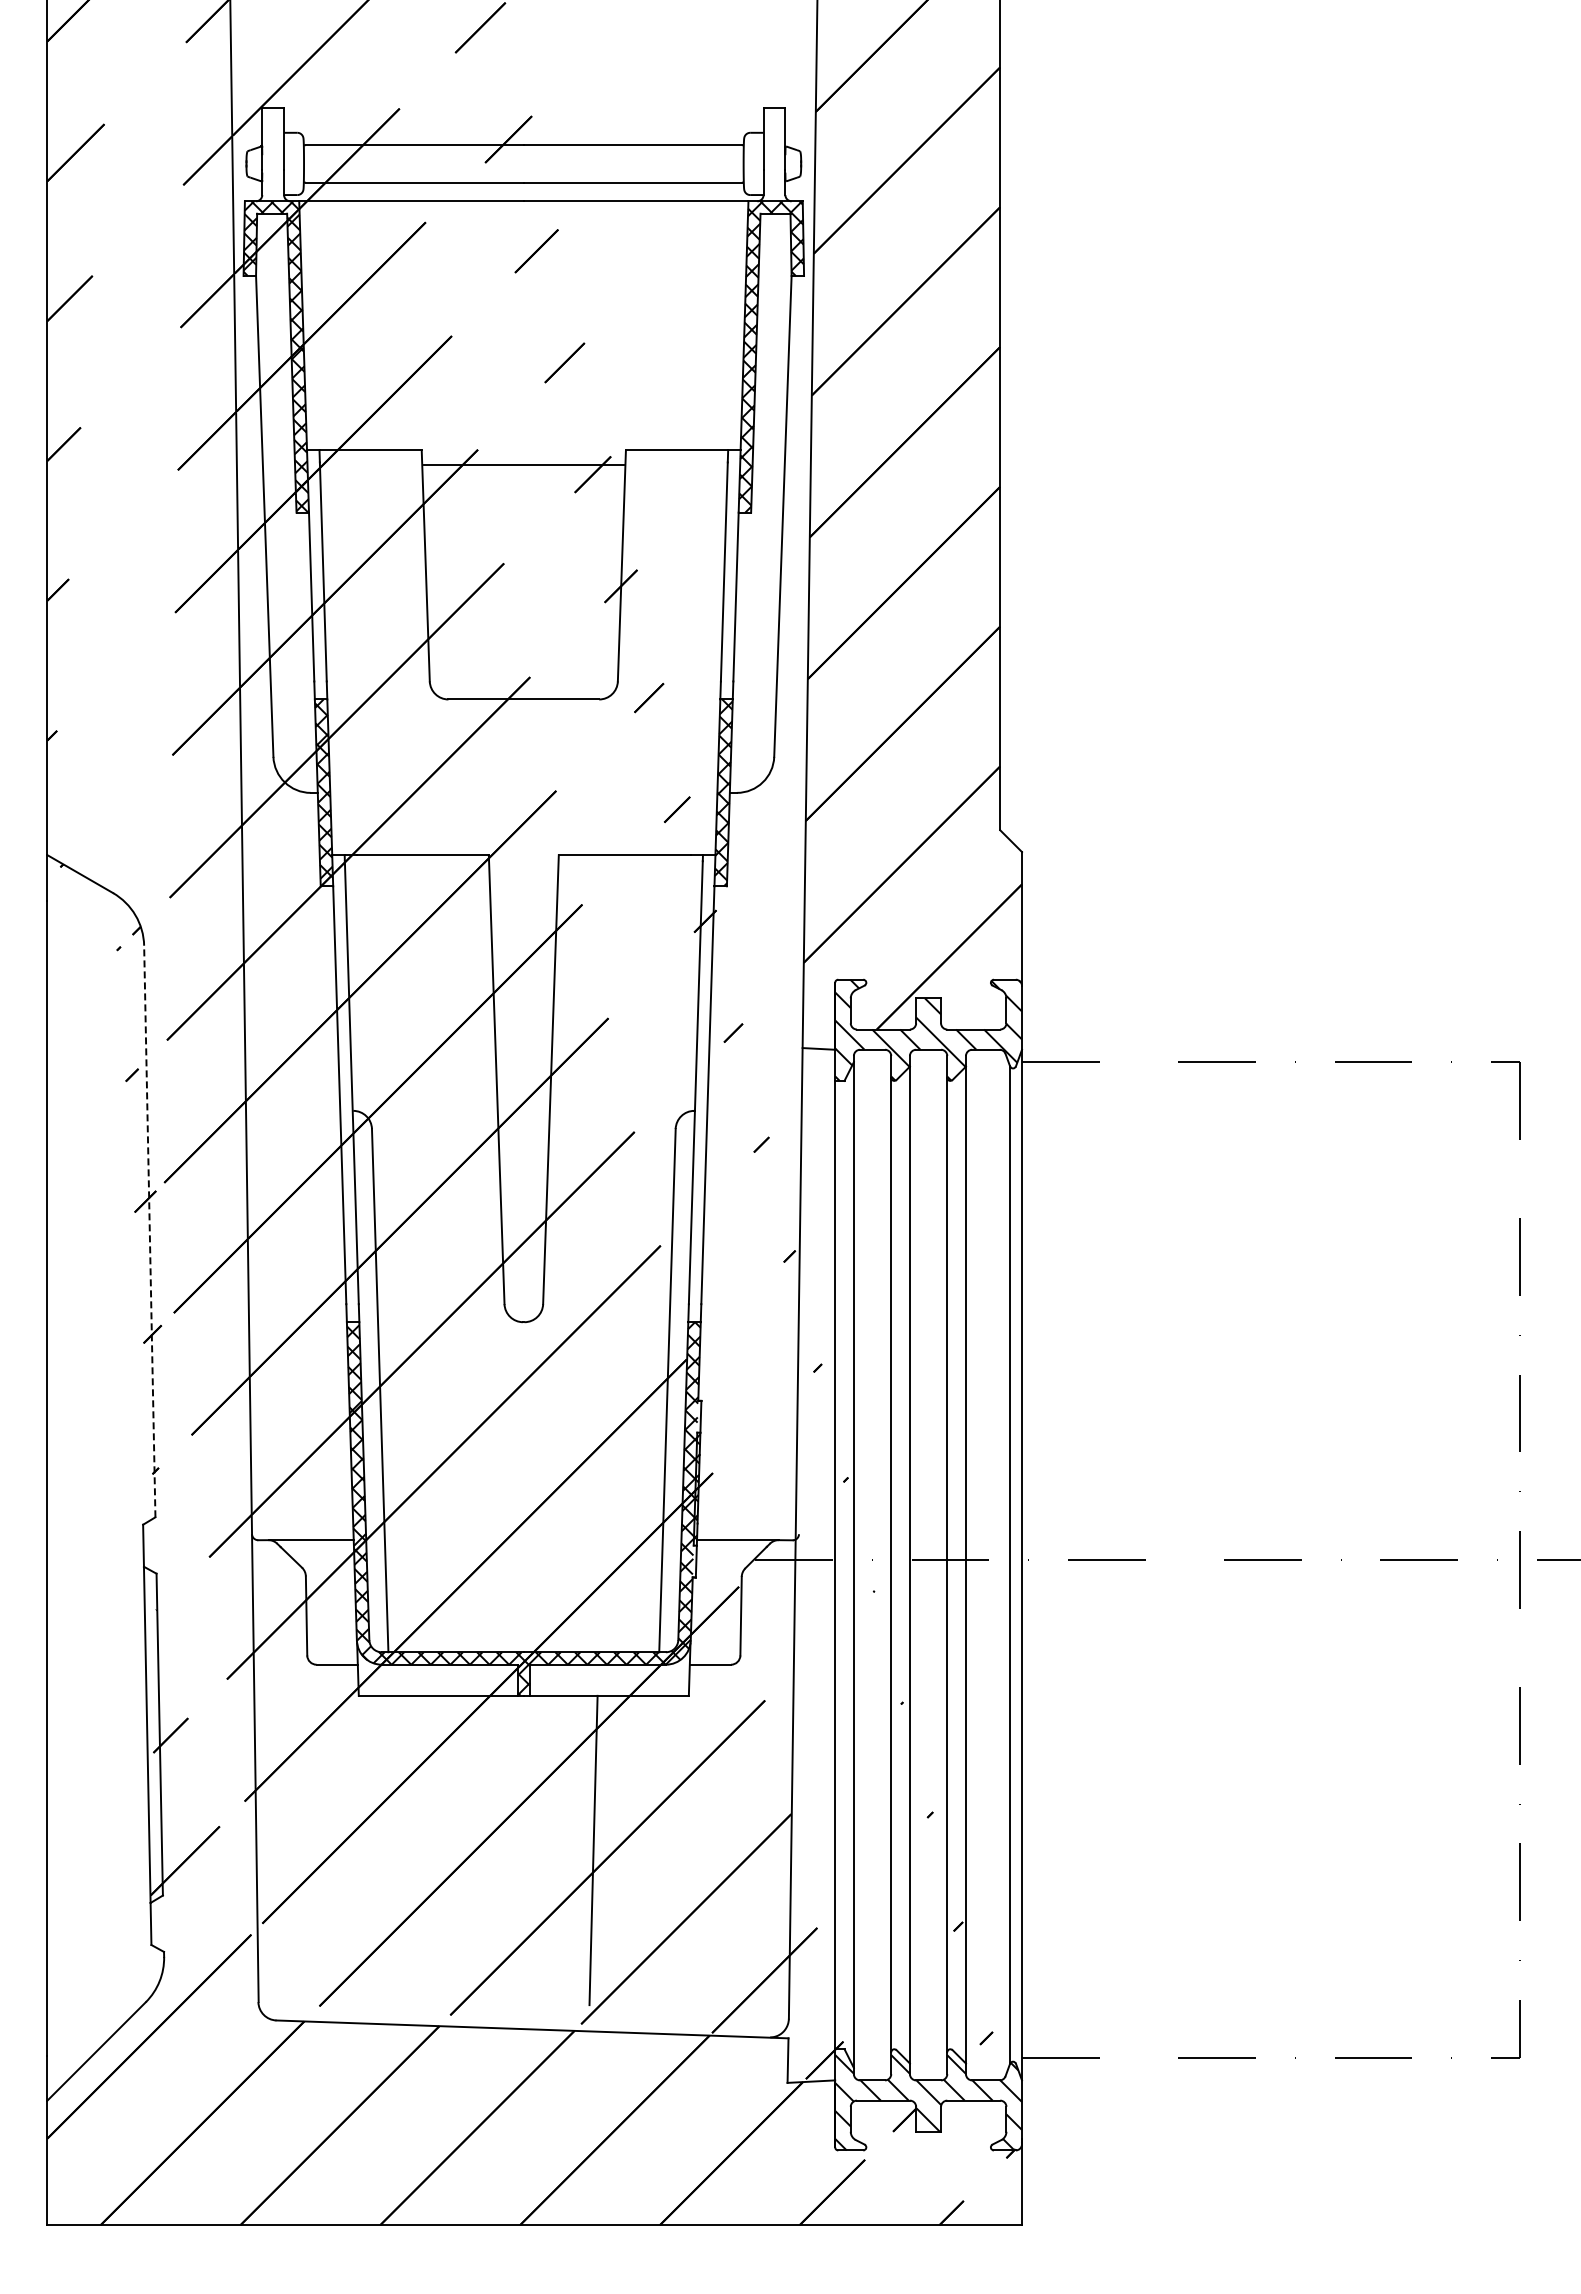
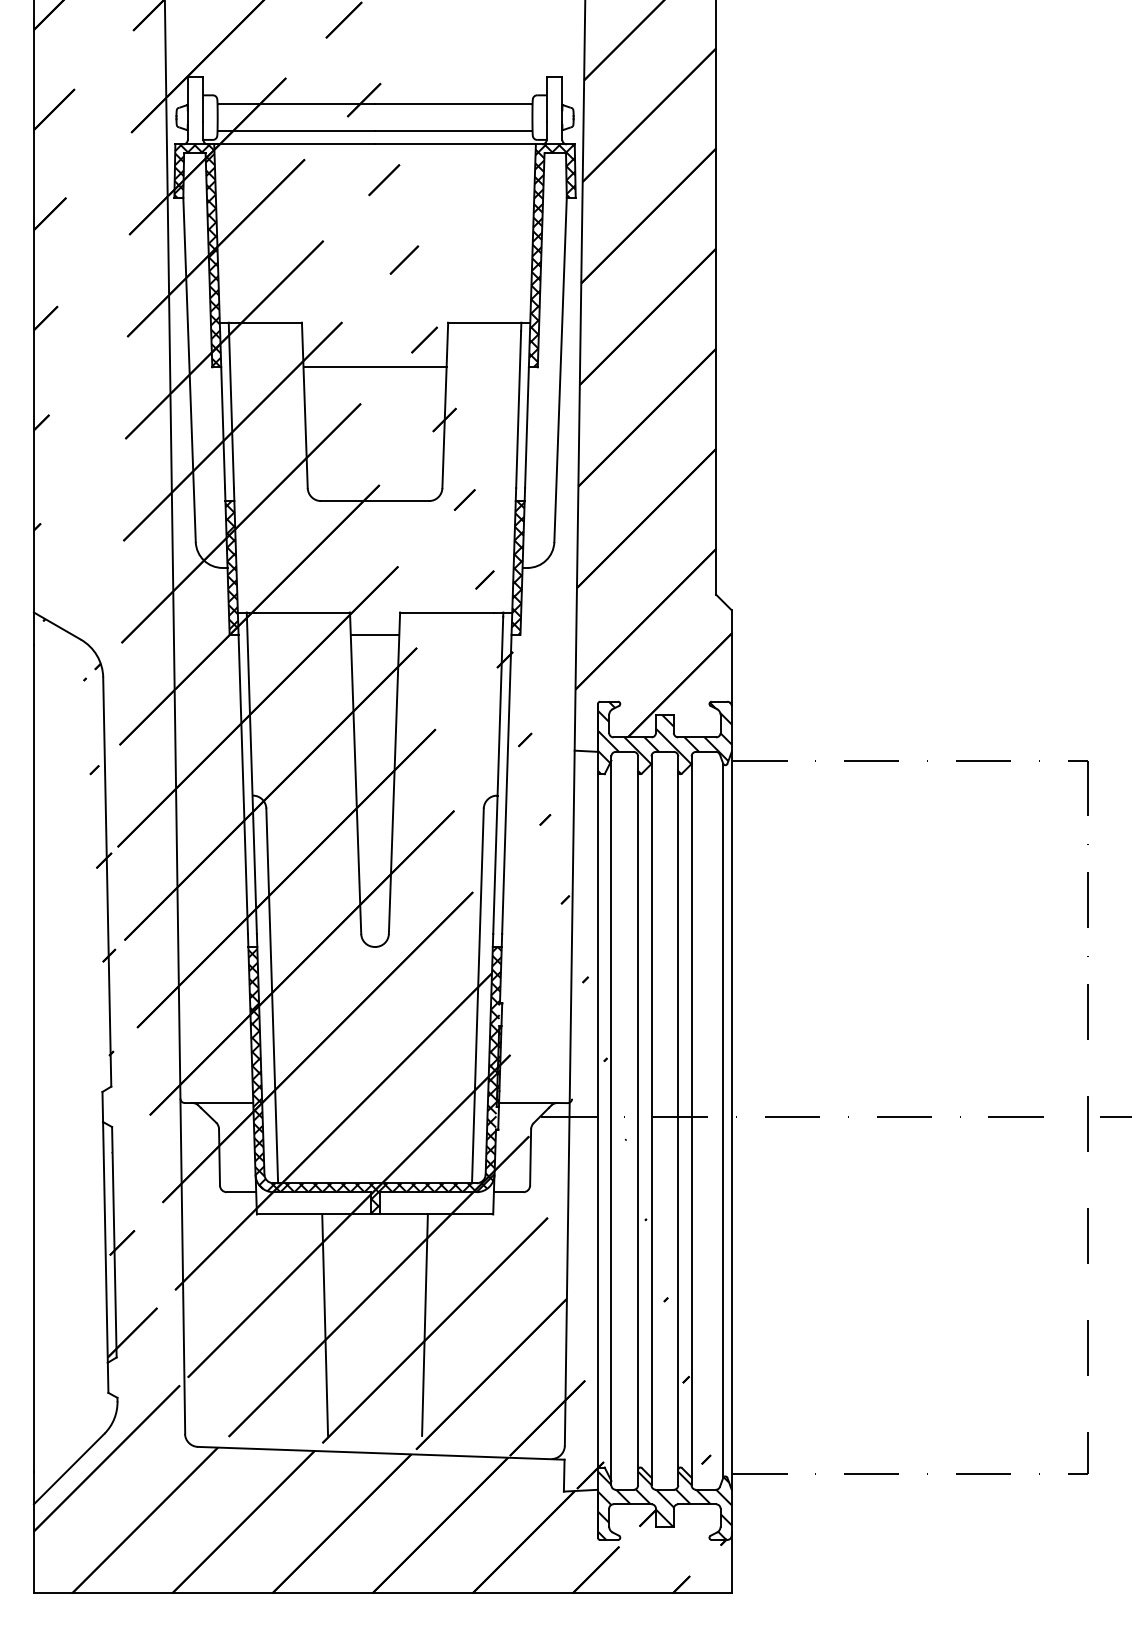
line: (523, 464) -> (374, 367), moved
line: (523, 886) -> (374, 634), added
line: (149, 1231) -> (107, 882), dashed -> solid
line: (454, 1850) -> (325, 1325), added

